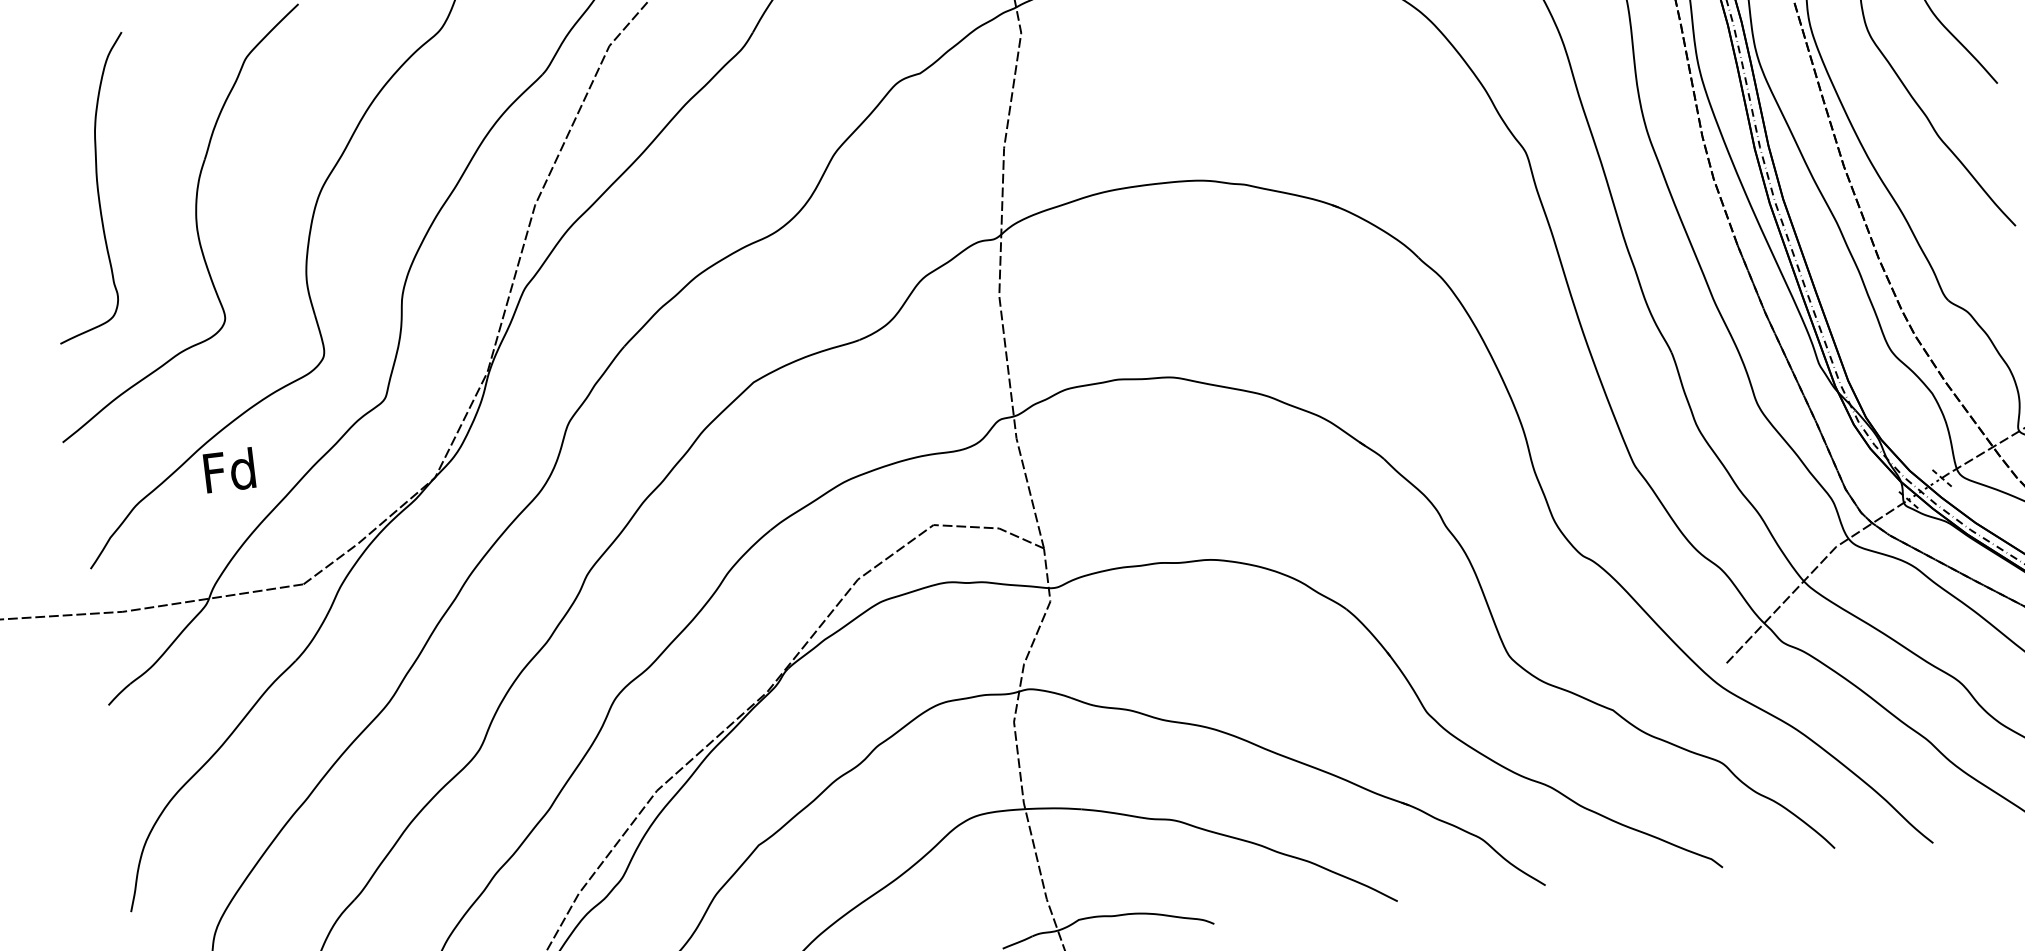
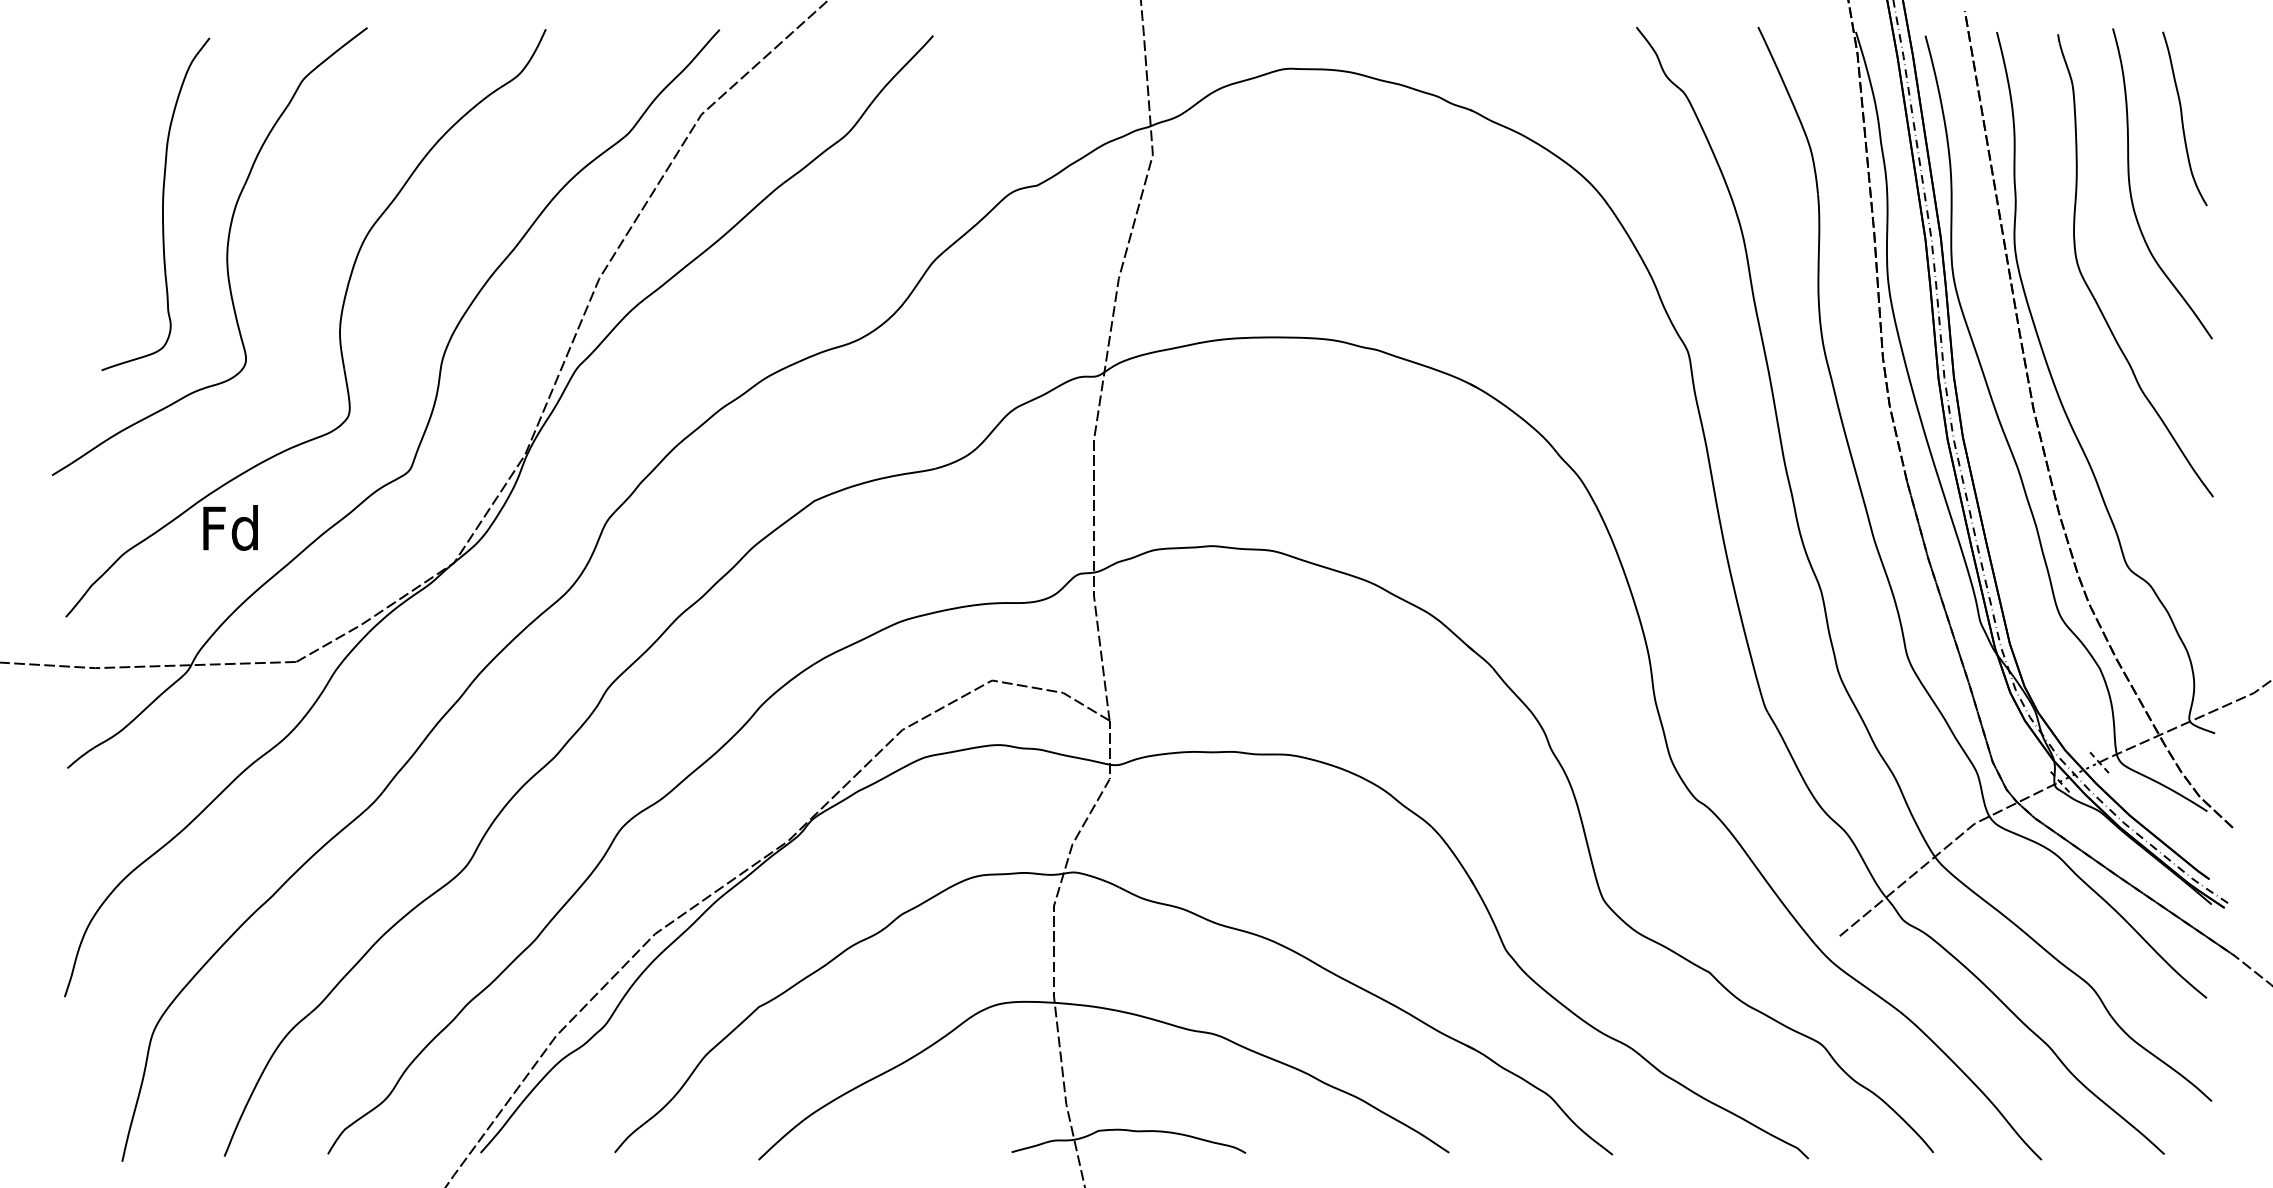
curve: (97, 186) -> (162, 203), moved

